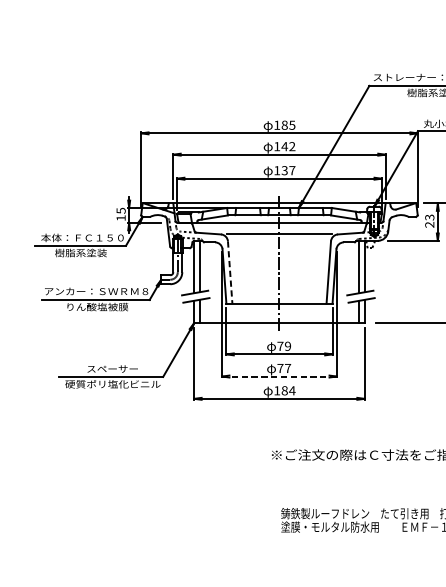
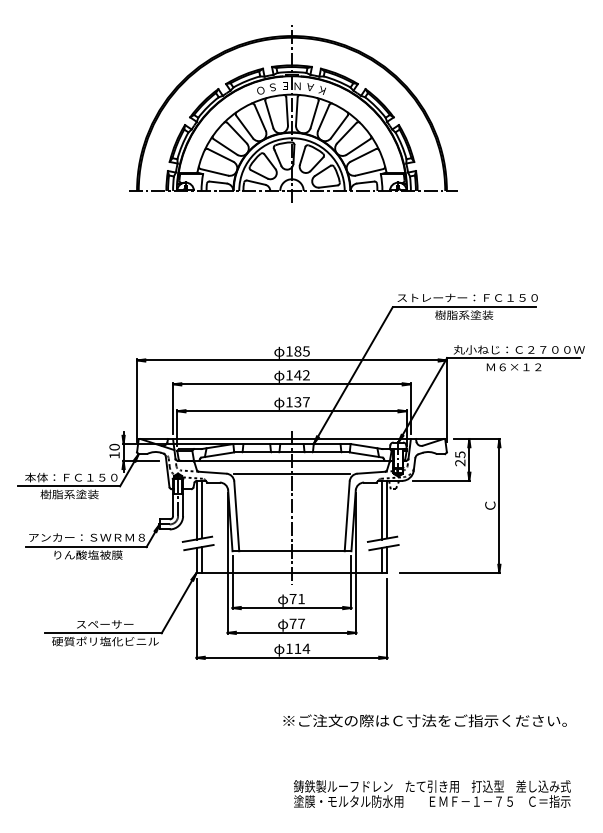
text: (121, 210) -> (114, 446), 15 -> 10
text: (429, 217) -> (459, 454), 23 -> 25
line: (229, 272) -> (236, 516), dashed -> solid
text: (287, 345) -> (301, 598), 79 -> 71
line: (279, 376) -> (292, 632), dashed -> solid
text: (284, 390) -> (297, 648), 184 -> 114

